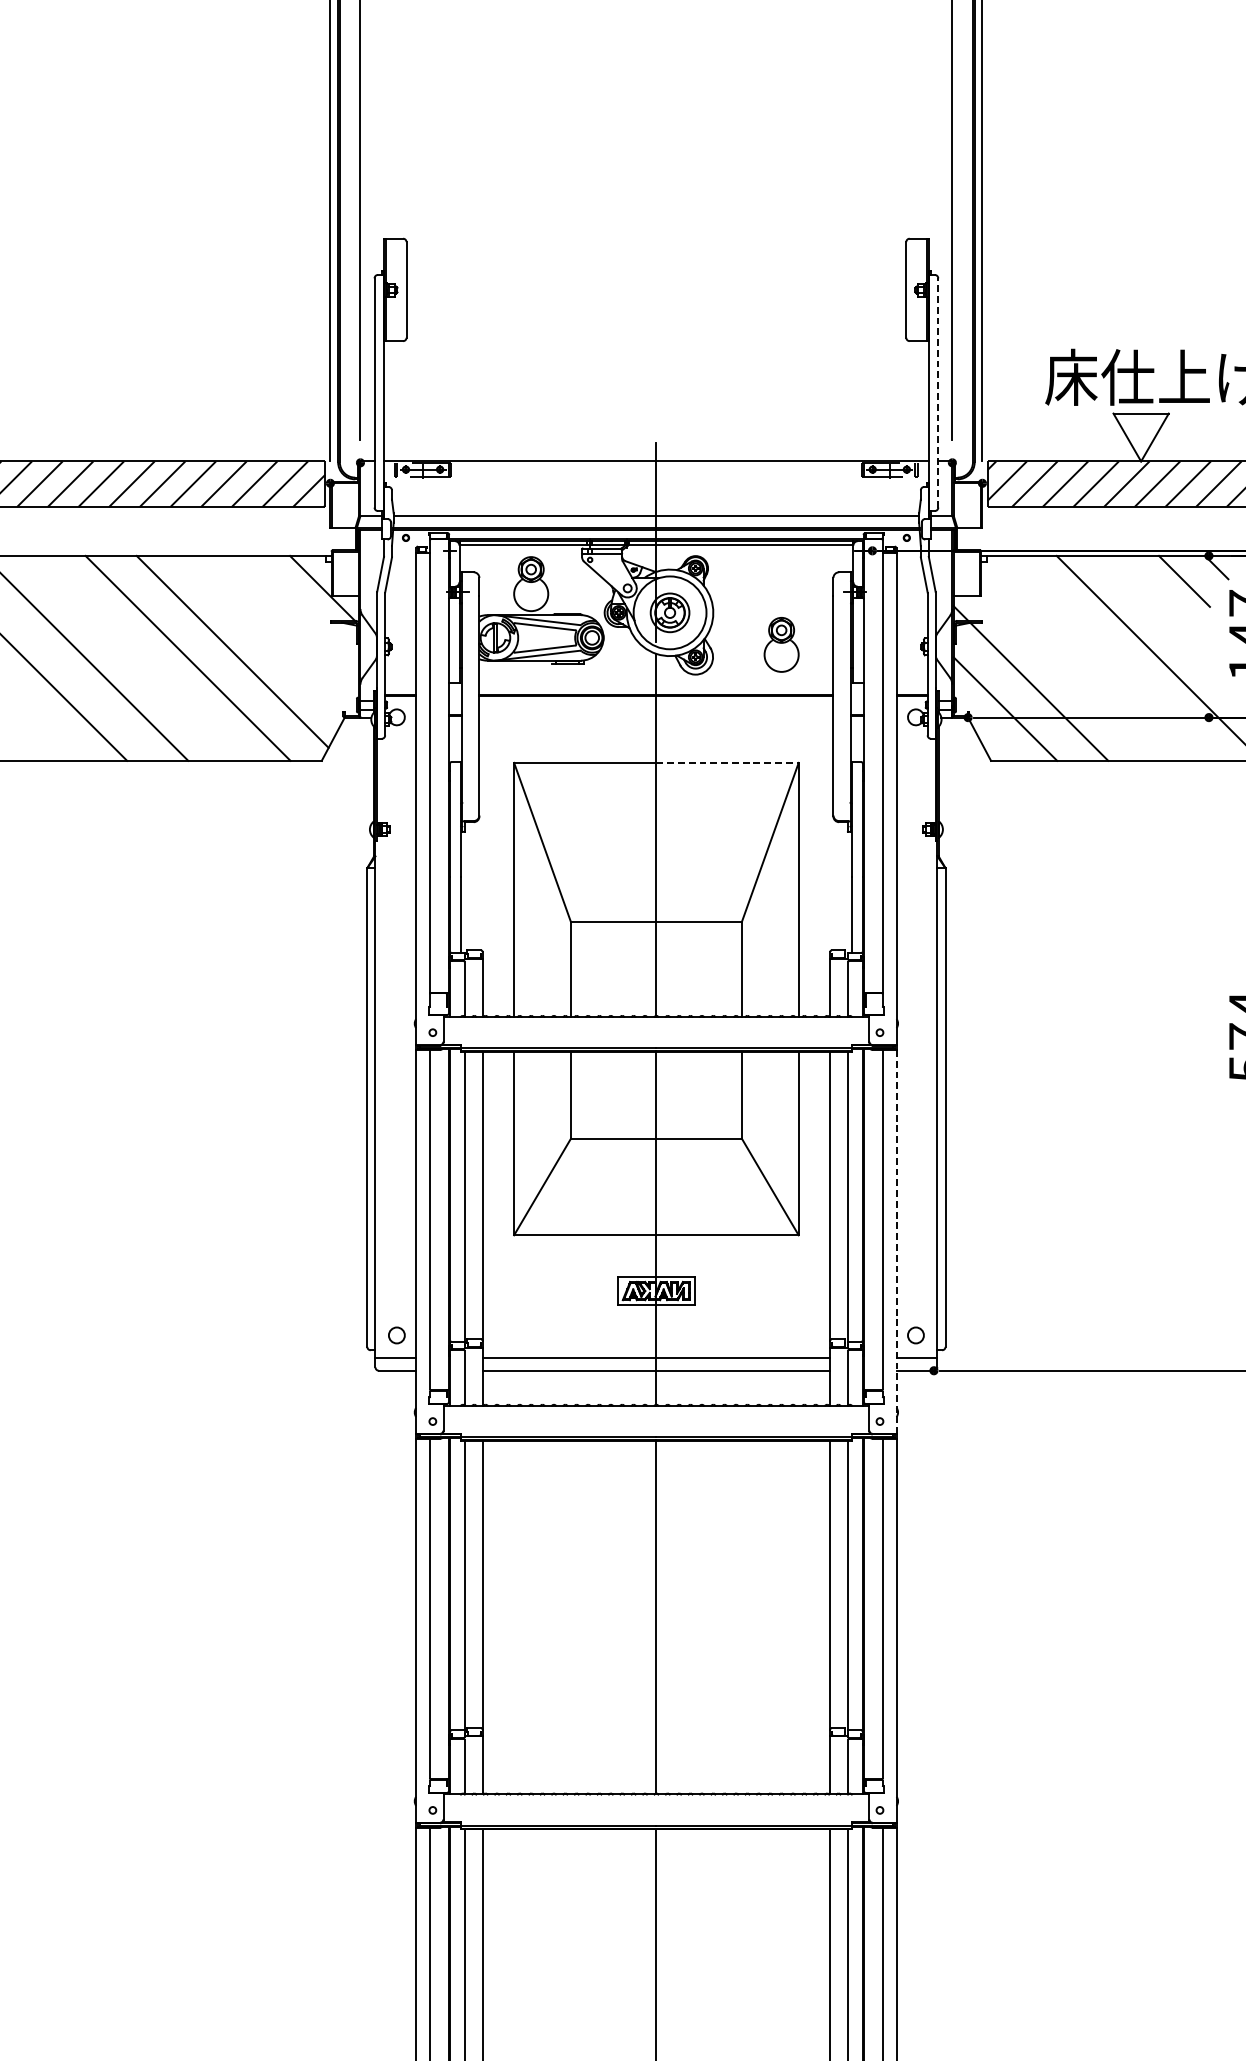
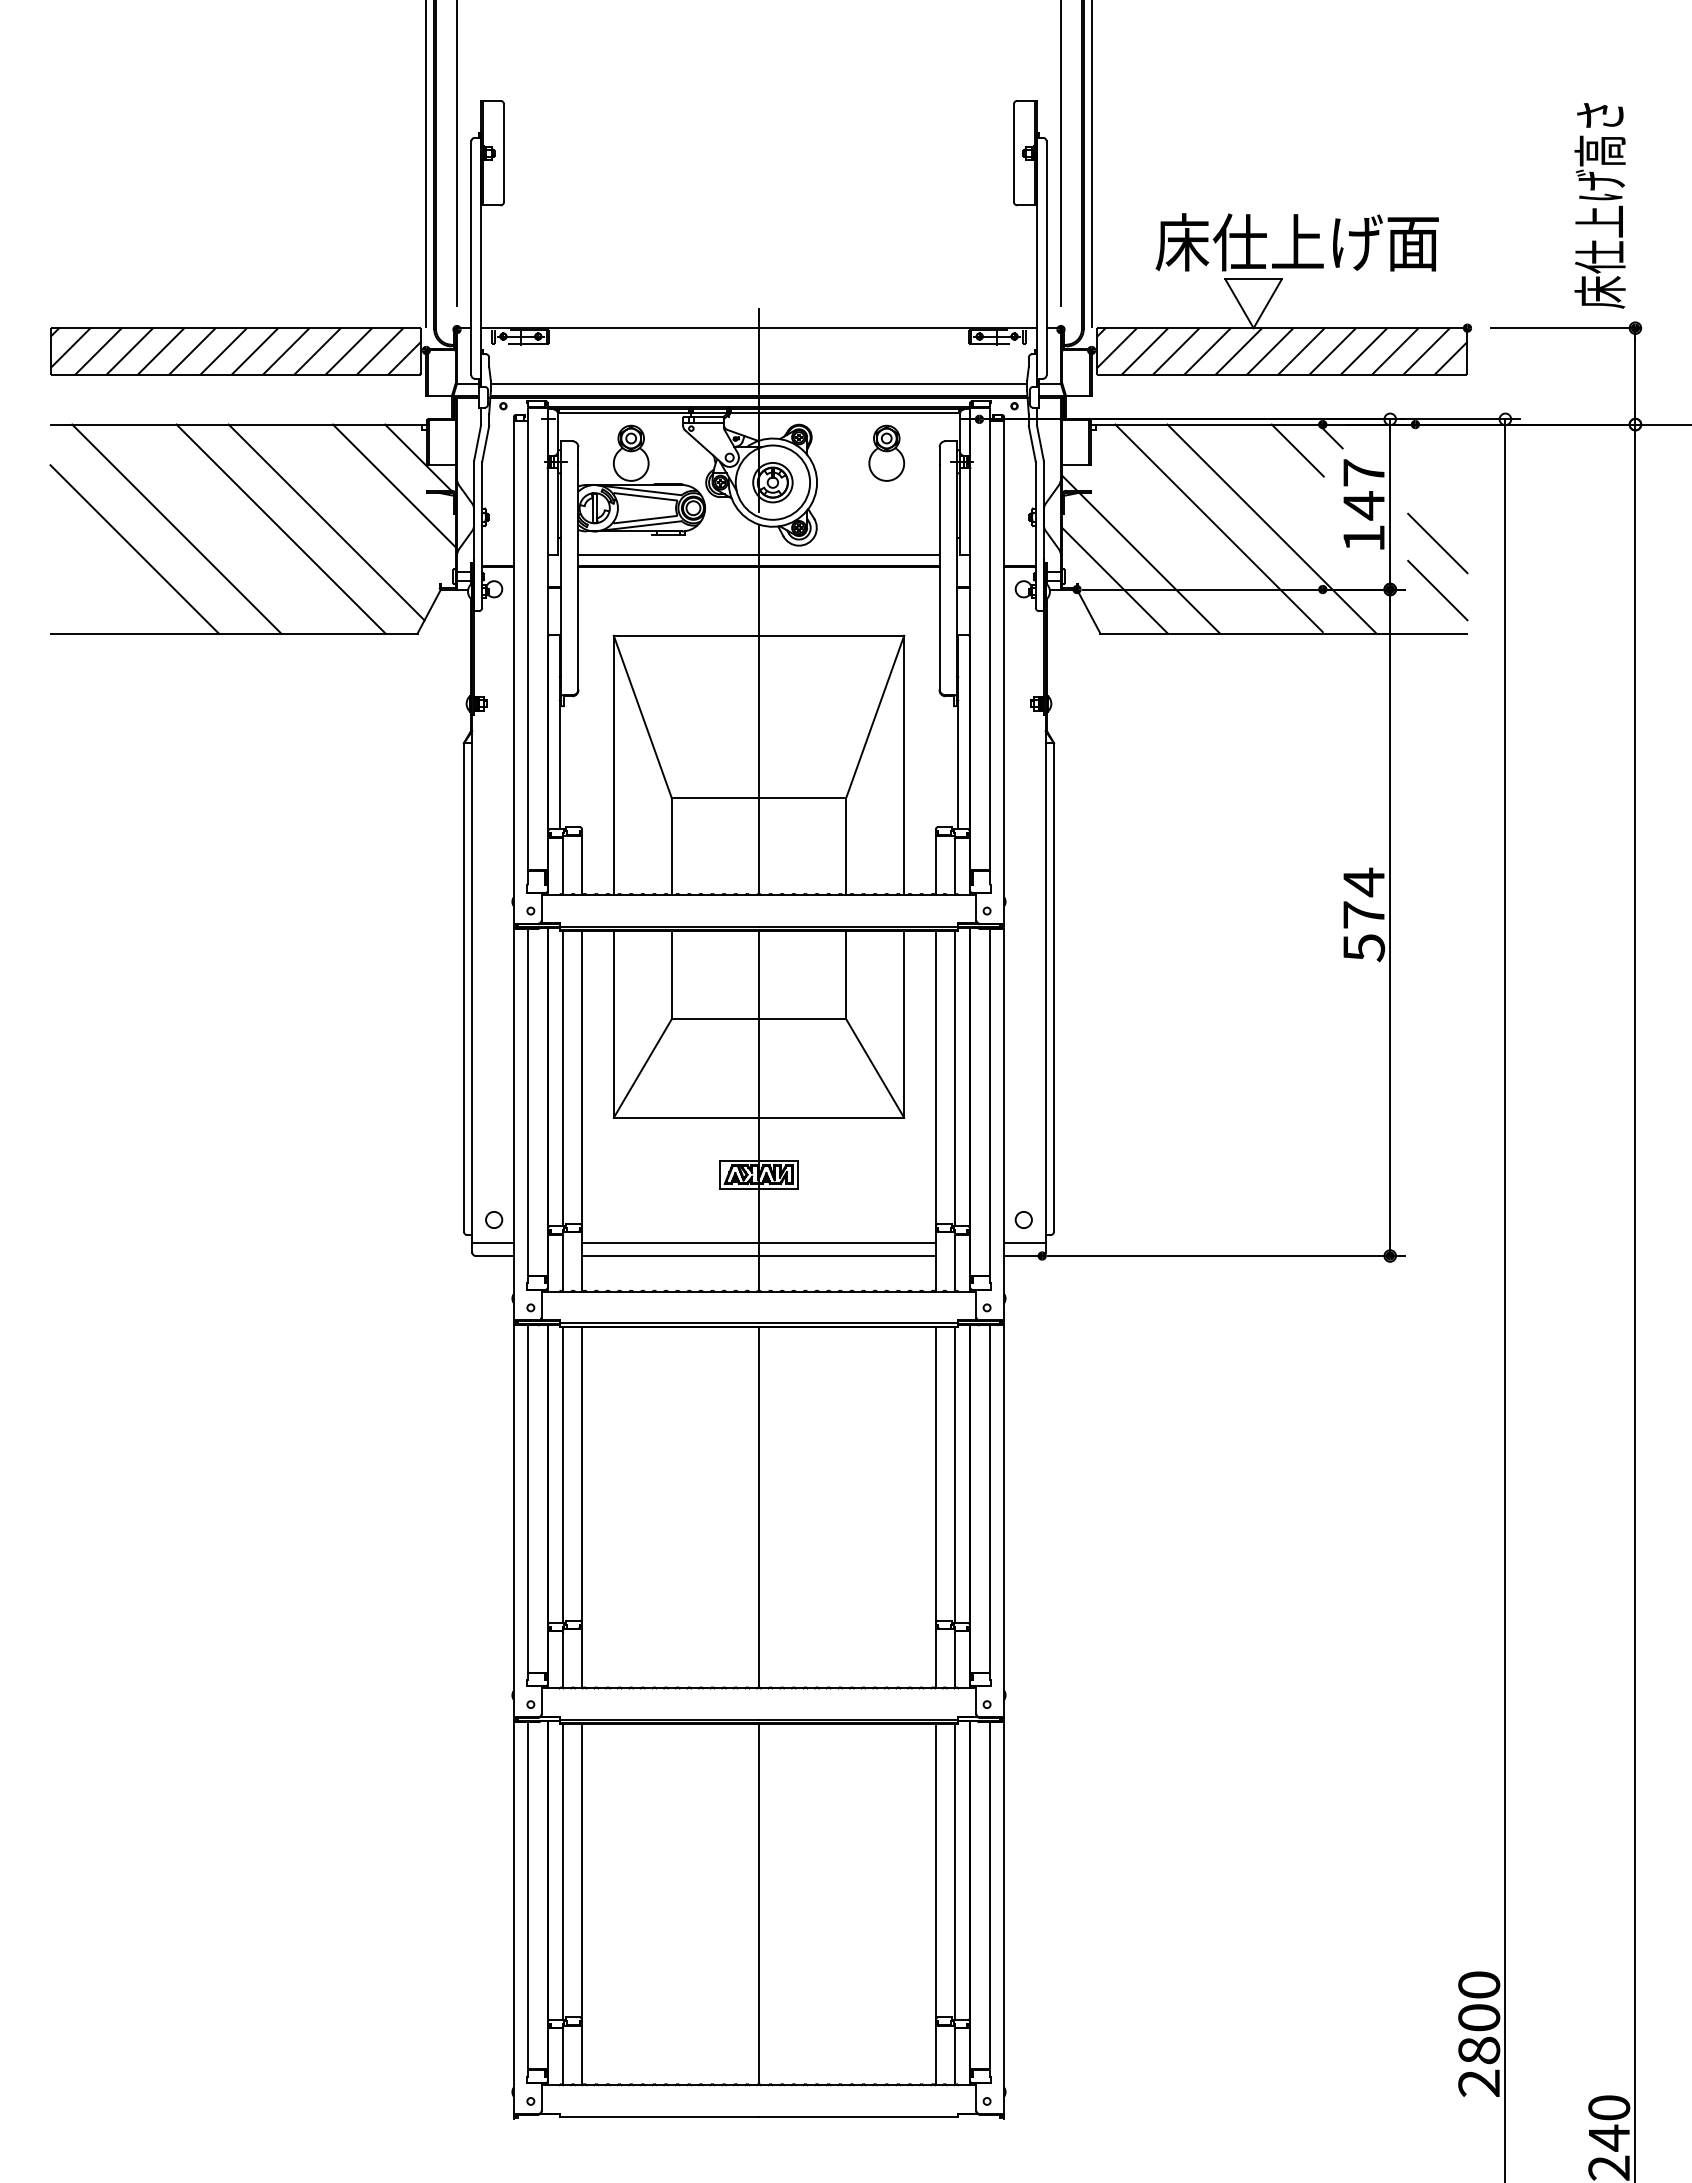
line: (938, 393) -> (1046, 258), dashed -> solid
line: (299, 615) -> (394, 485), added
part: (781, 644) -> (886, 452), moved
line: (1106, 657) -> (1218, 528), added
line: (655, 683) -> (758, 554), added
line: (727, 762) -> (831, 635), dashed -> solid
line: (897, 1241) -> (1004, 1124), dashed -> solid

